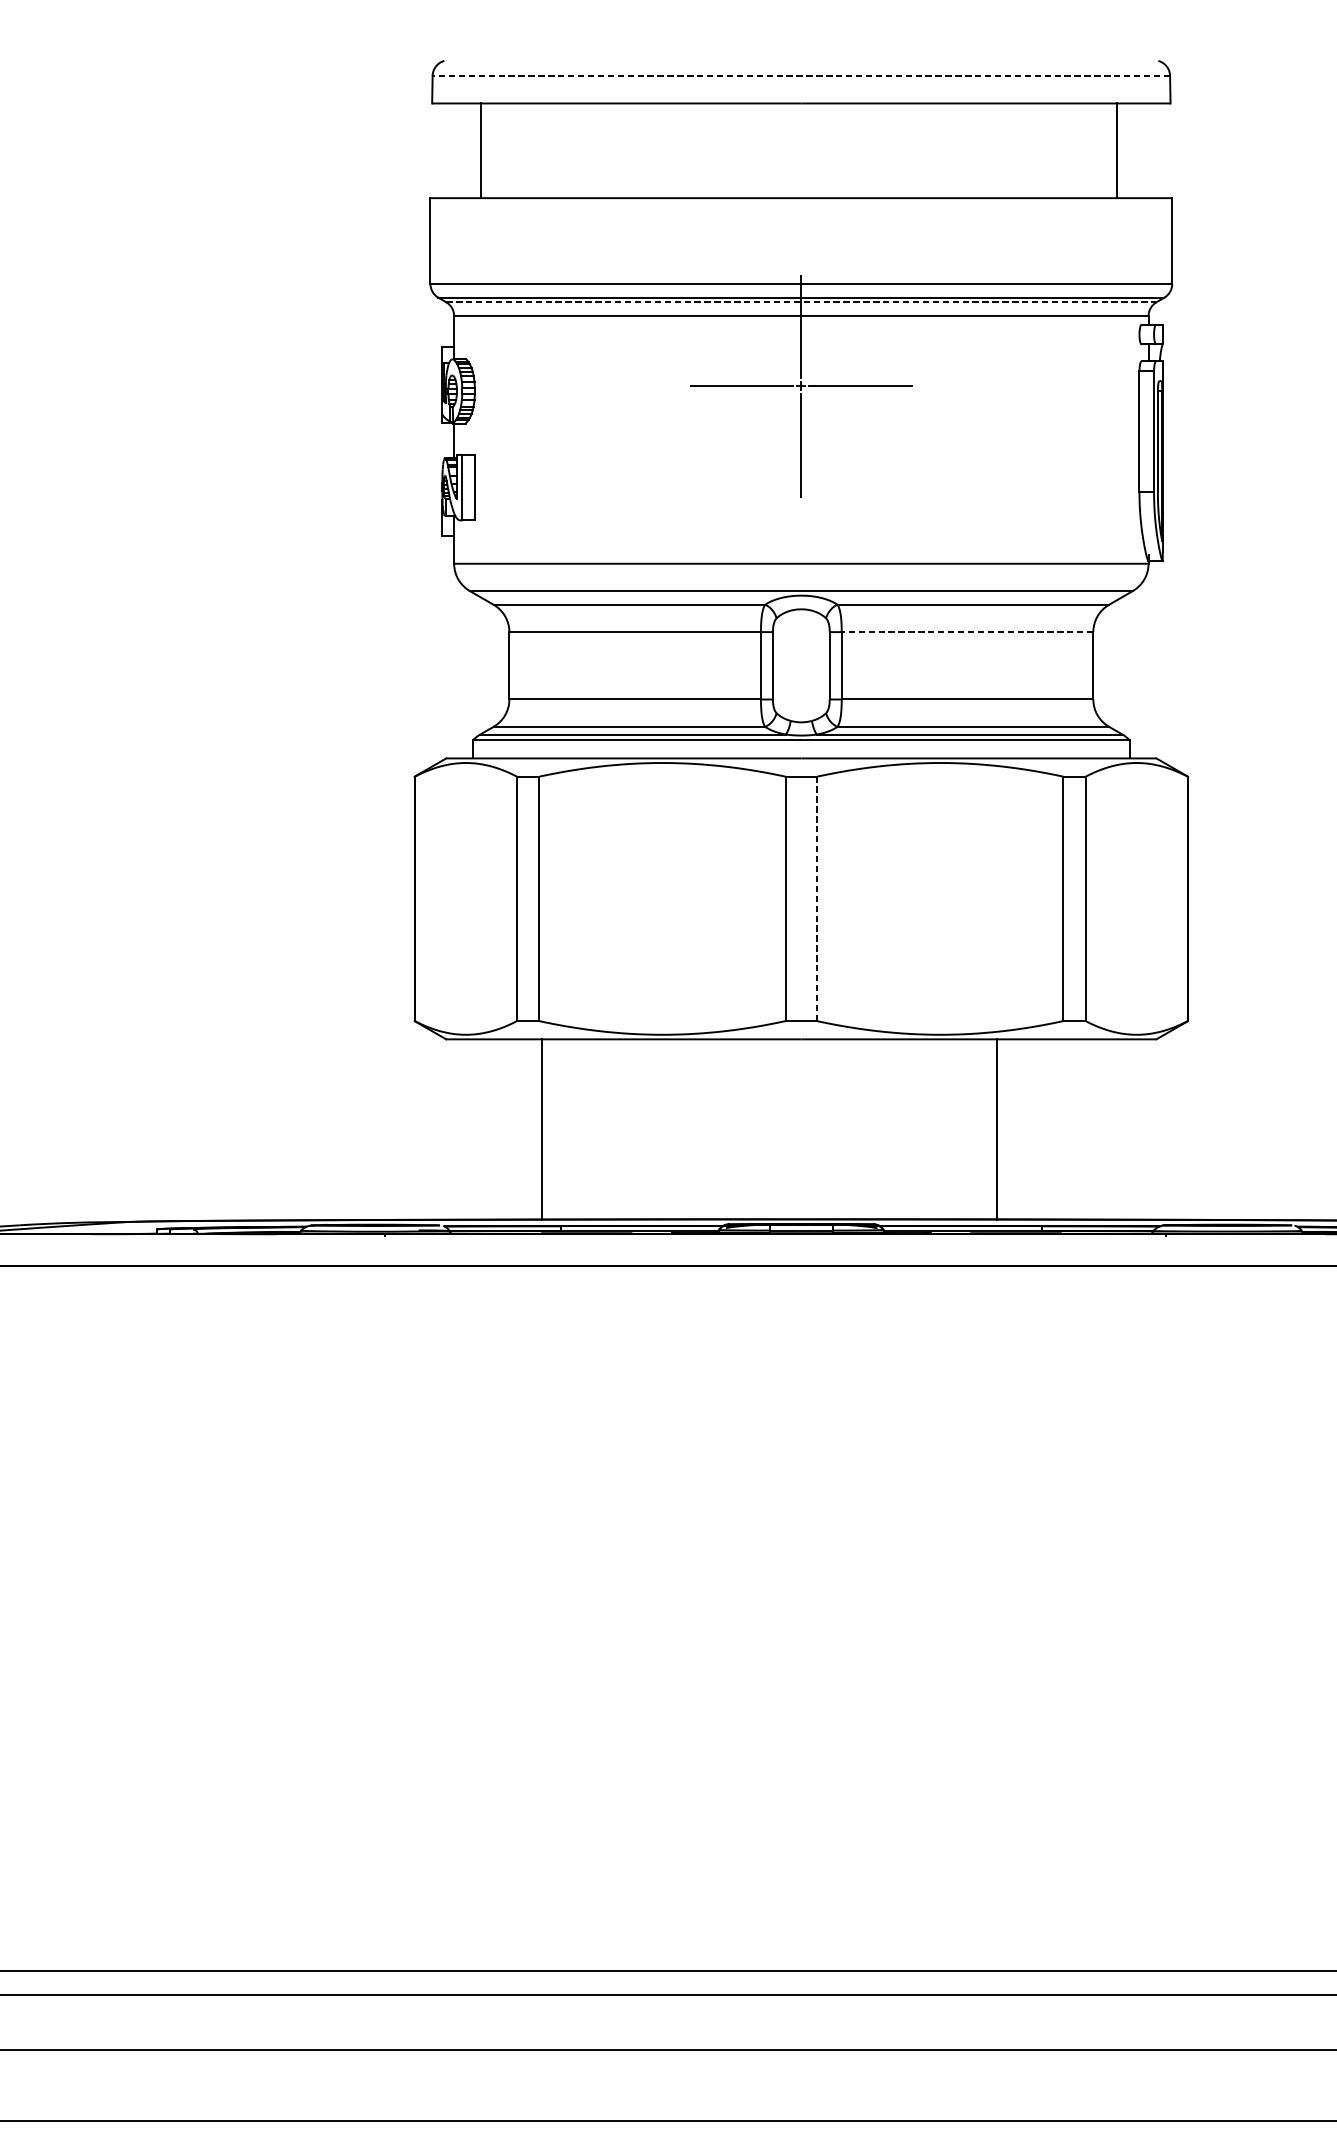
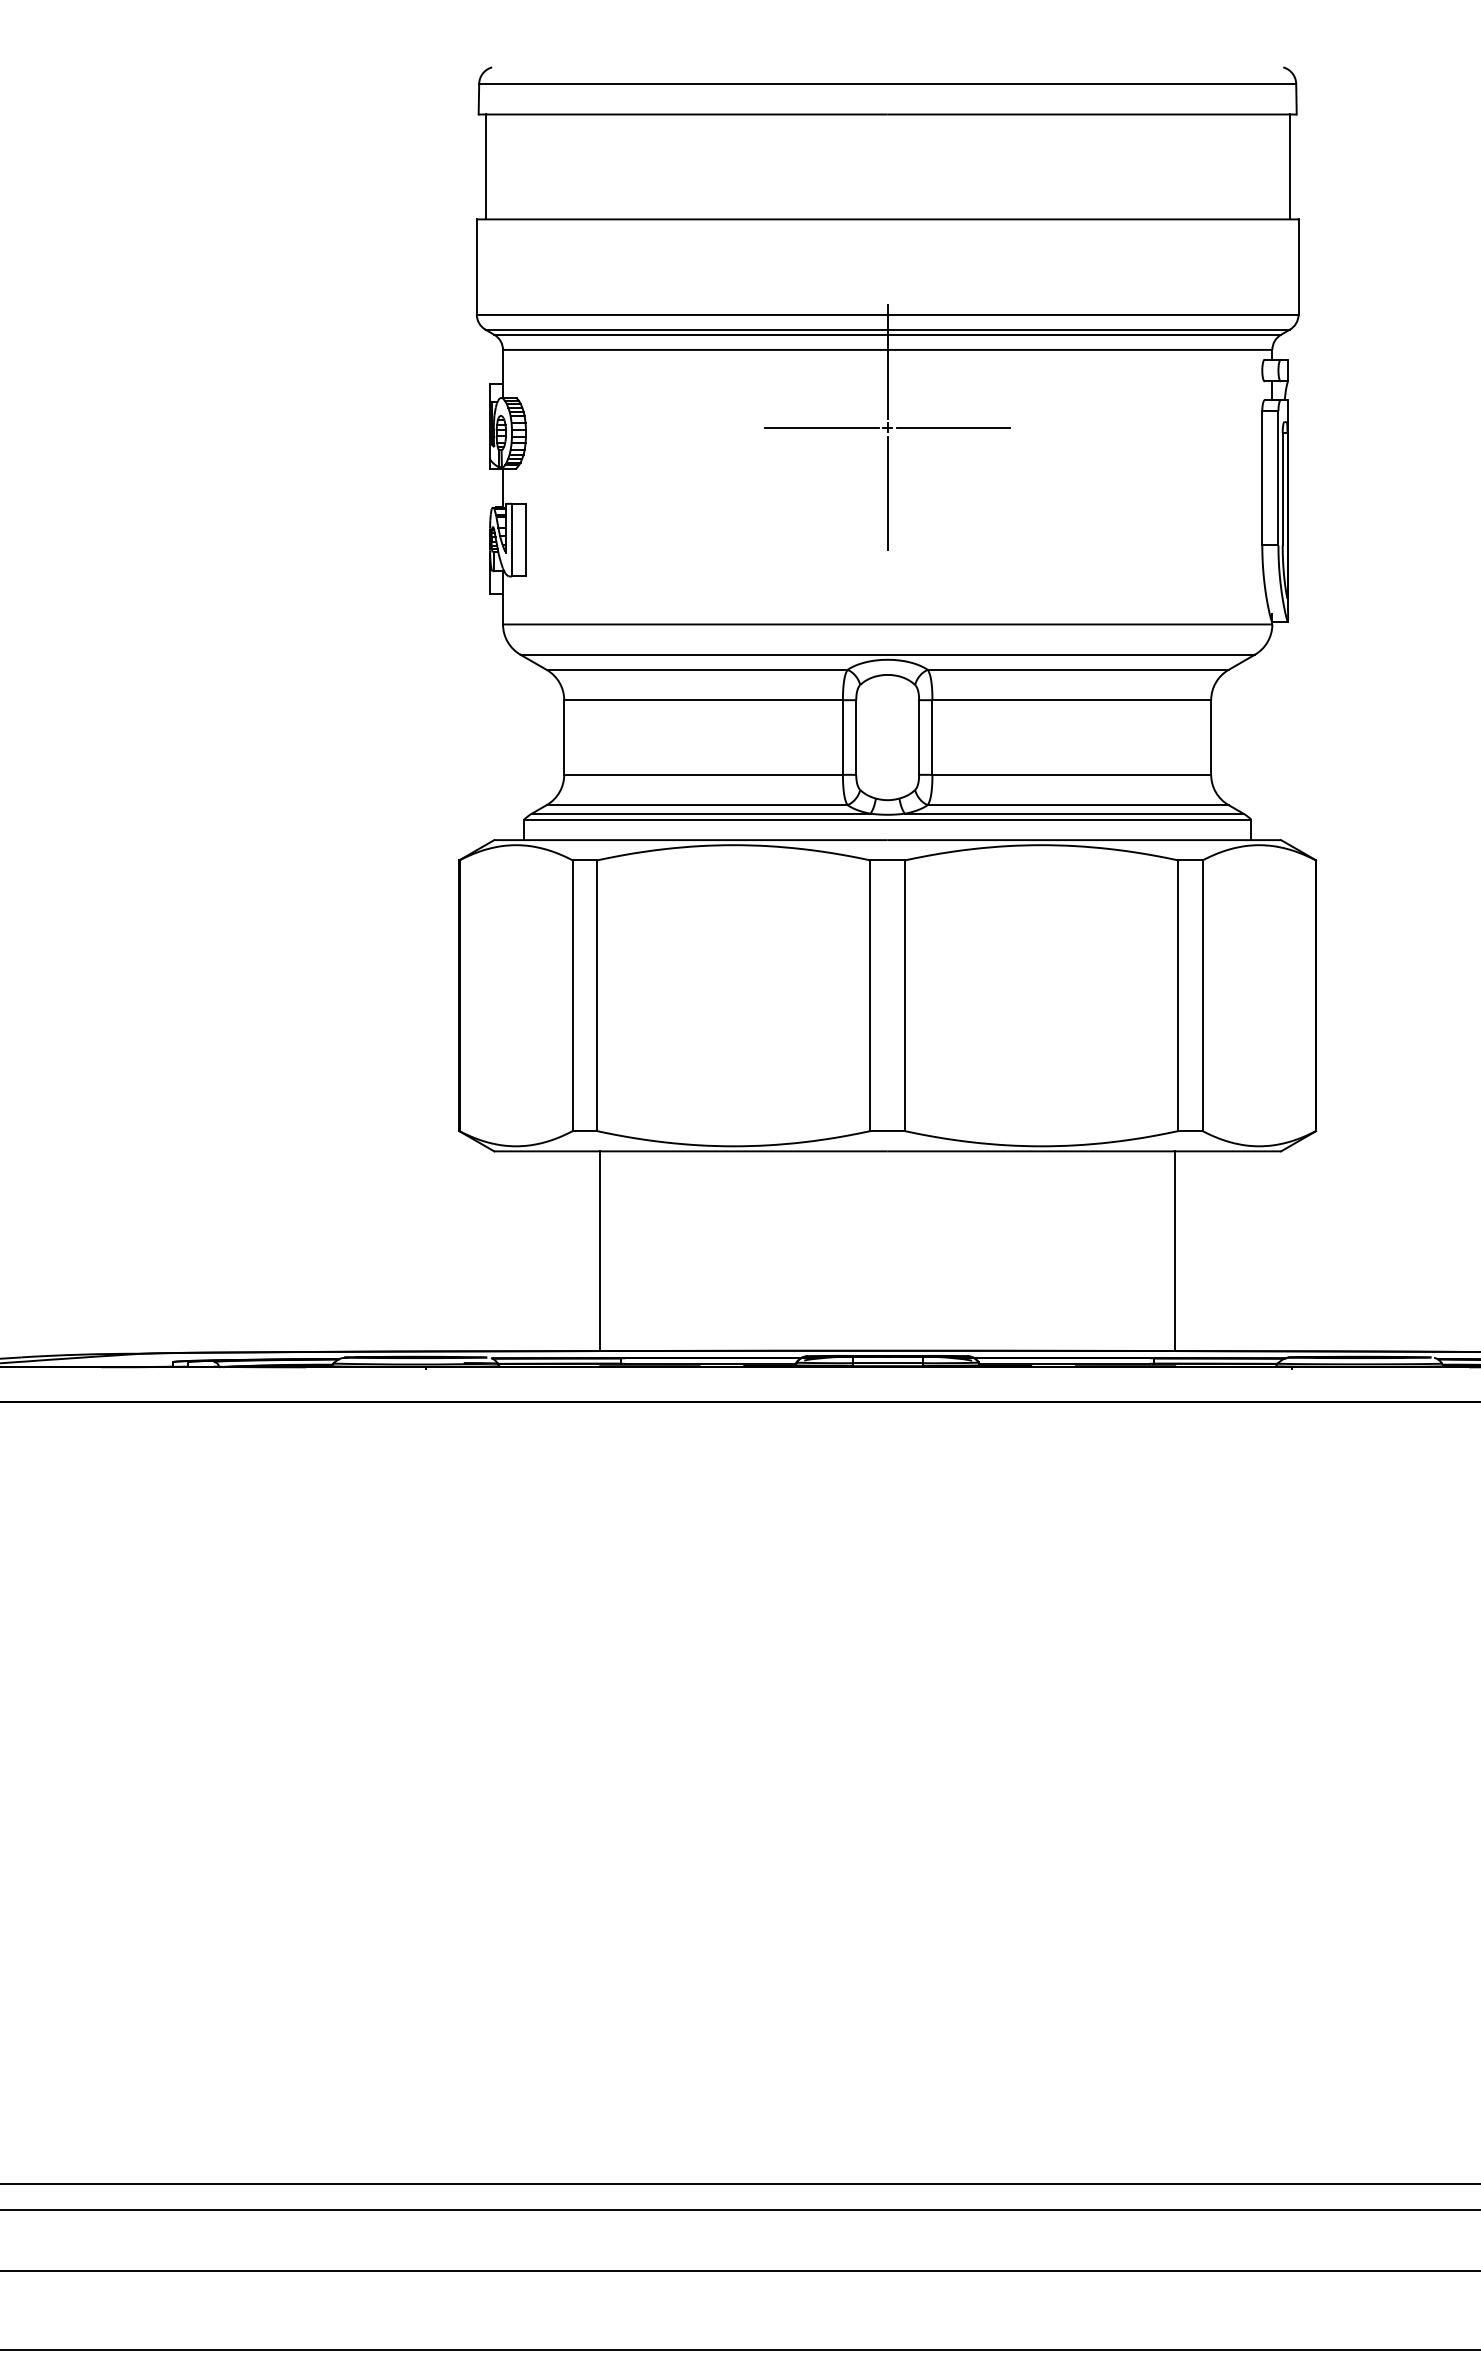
line: (801, 75) -> (887, 83), dashed -> solid
line: (480, 150) -> (485, 166), moved
line: (1117, 150) -> (1289, 166), moved
line: (802, 302) -> (888, 334), dashed -> solid
line: (967, 632) -> (1071, 700), dashed -> solid
line: (817, 898) -> (905, 995), dashed -> solid
line: (997, 1129) -> (1175, 1251), moved

